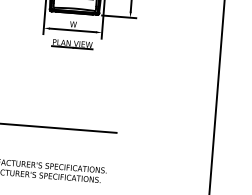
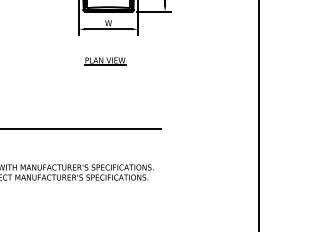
part: (72, 44) -> (105, 61), moved

